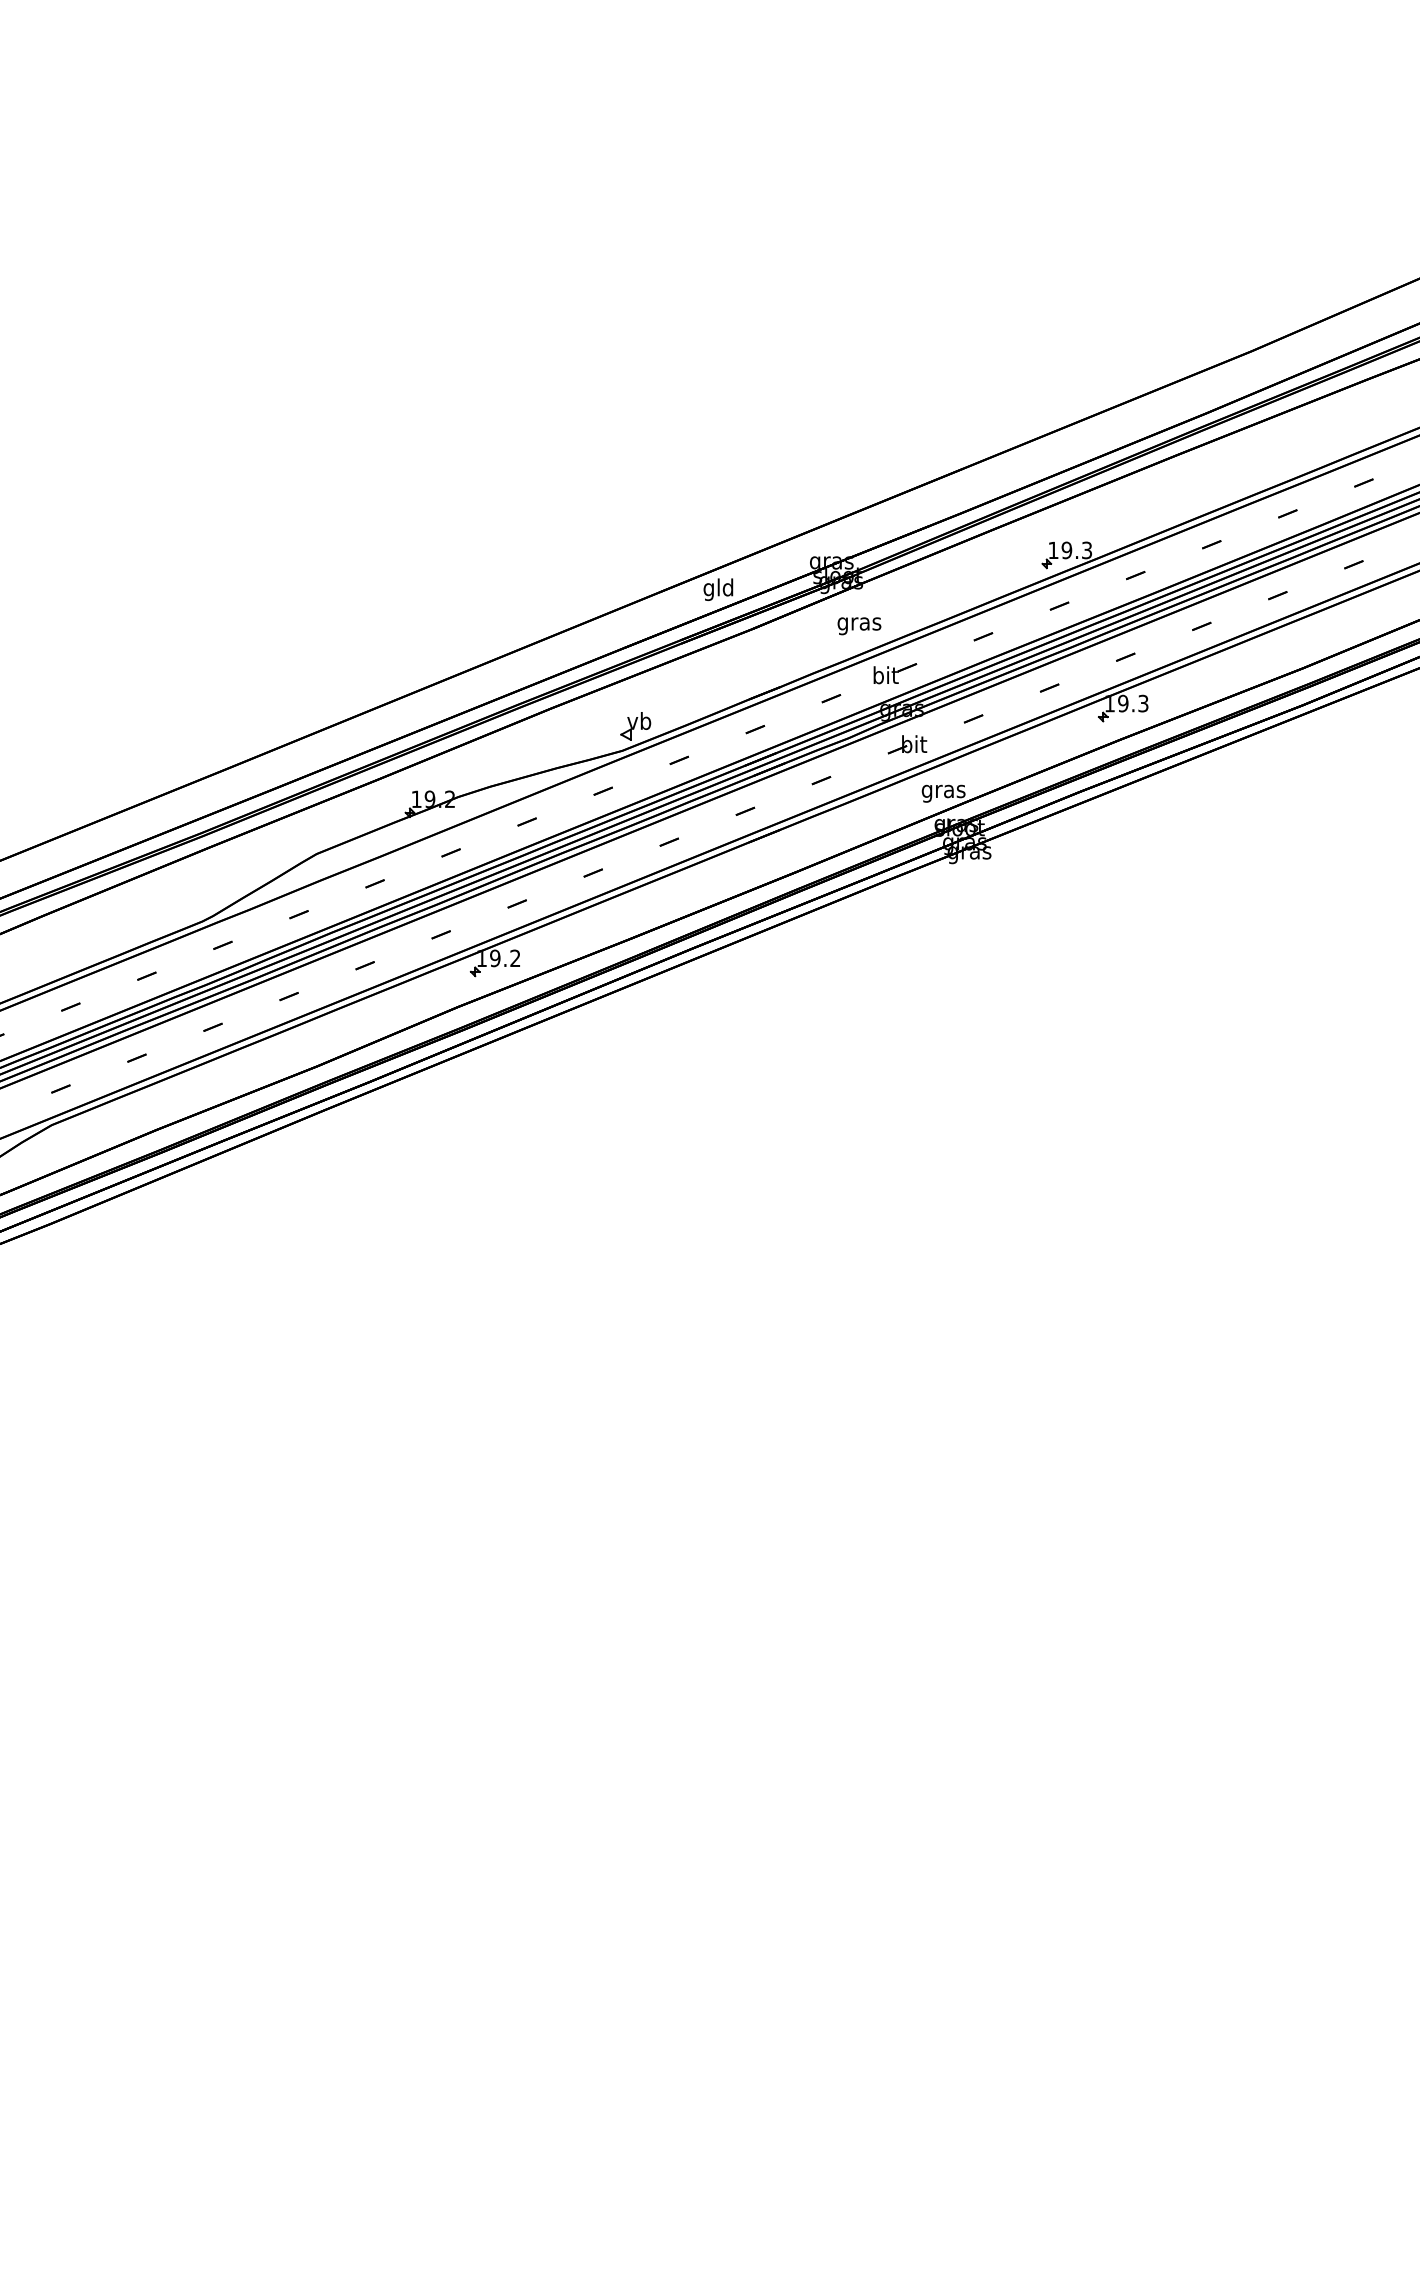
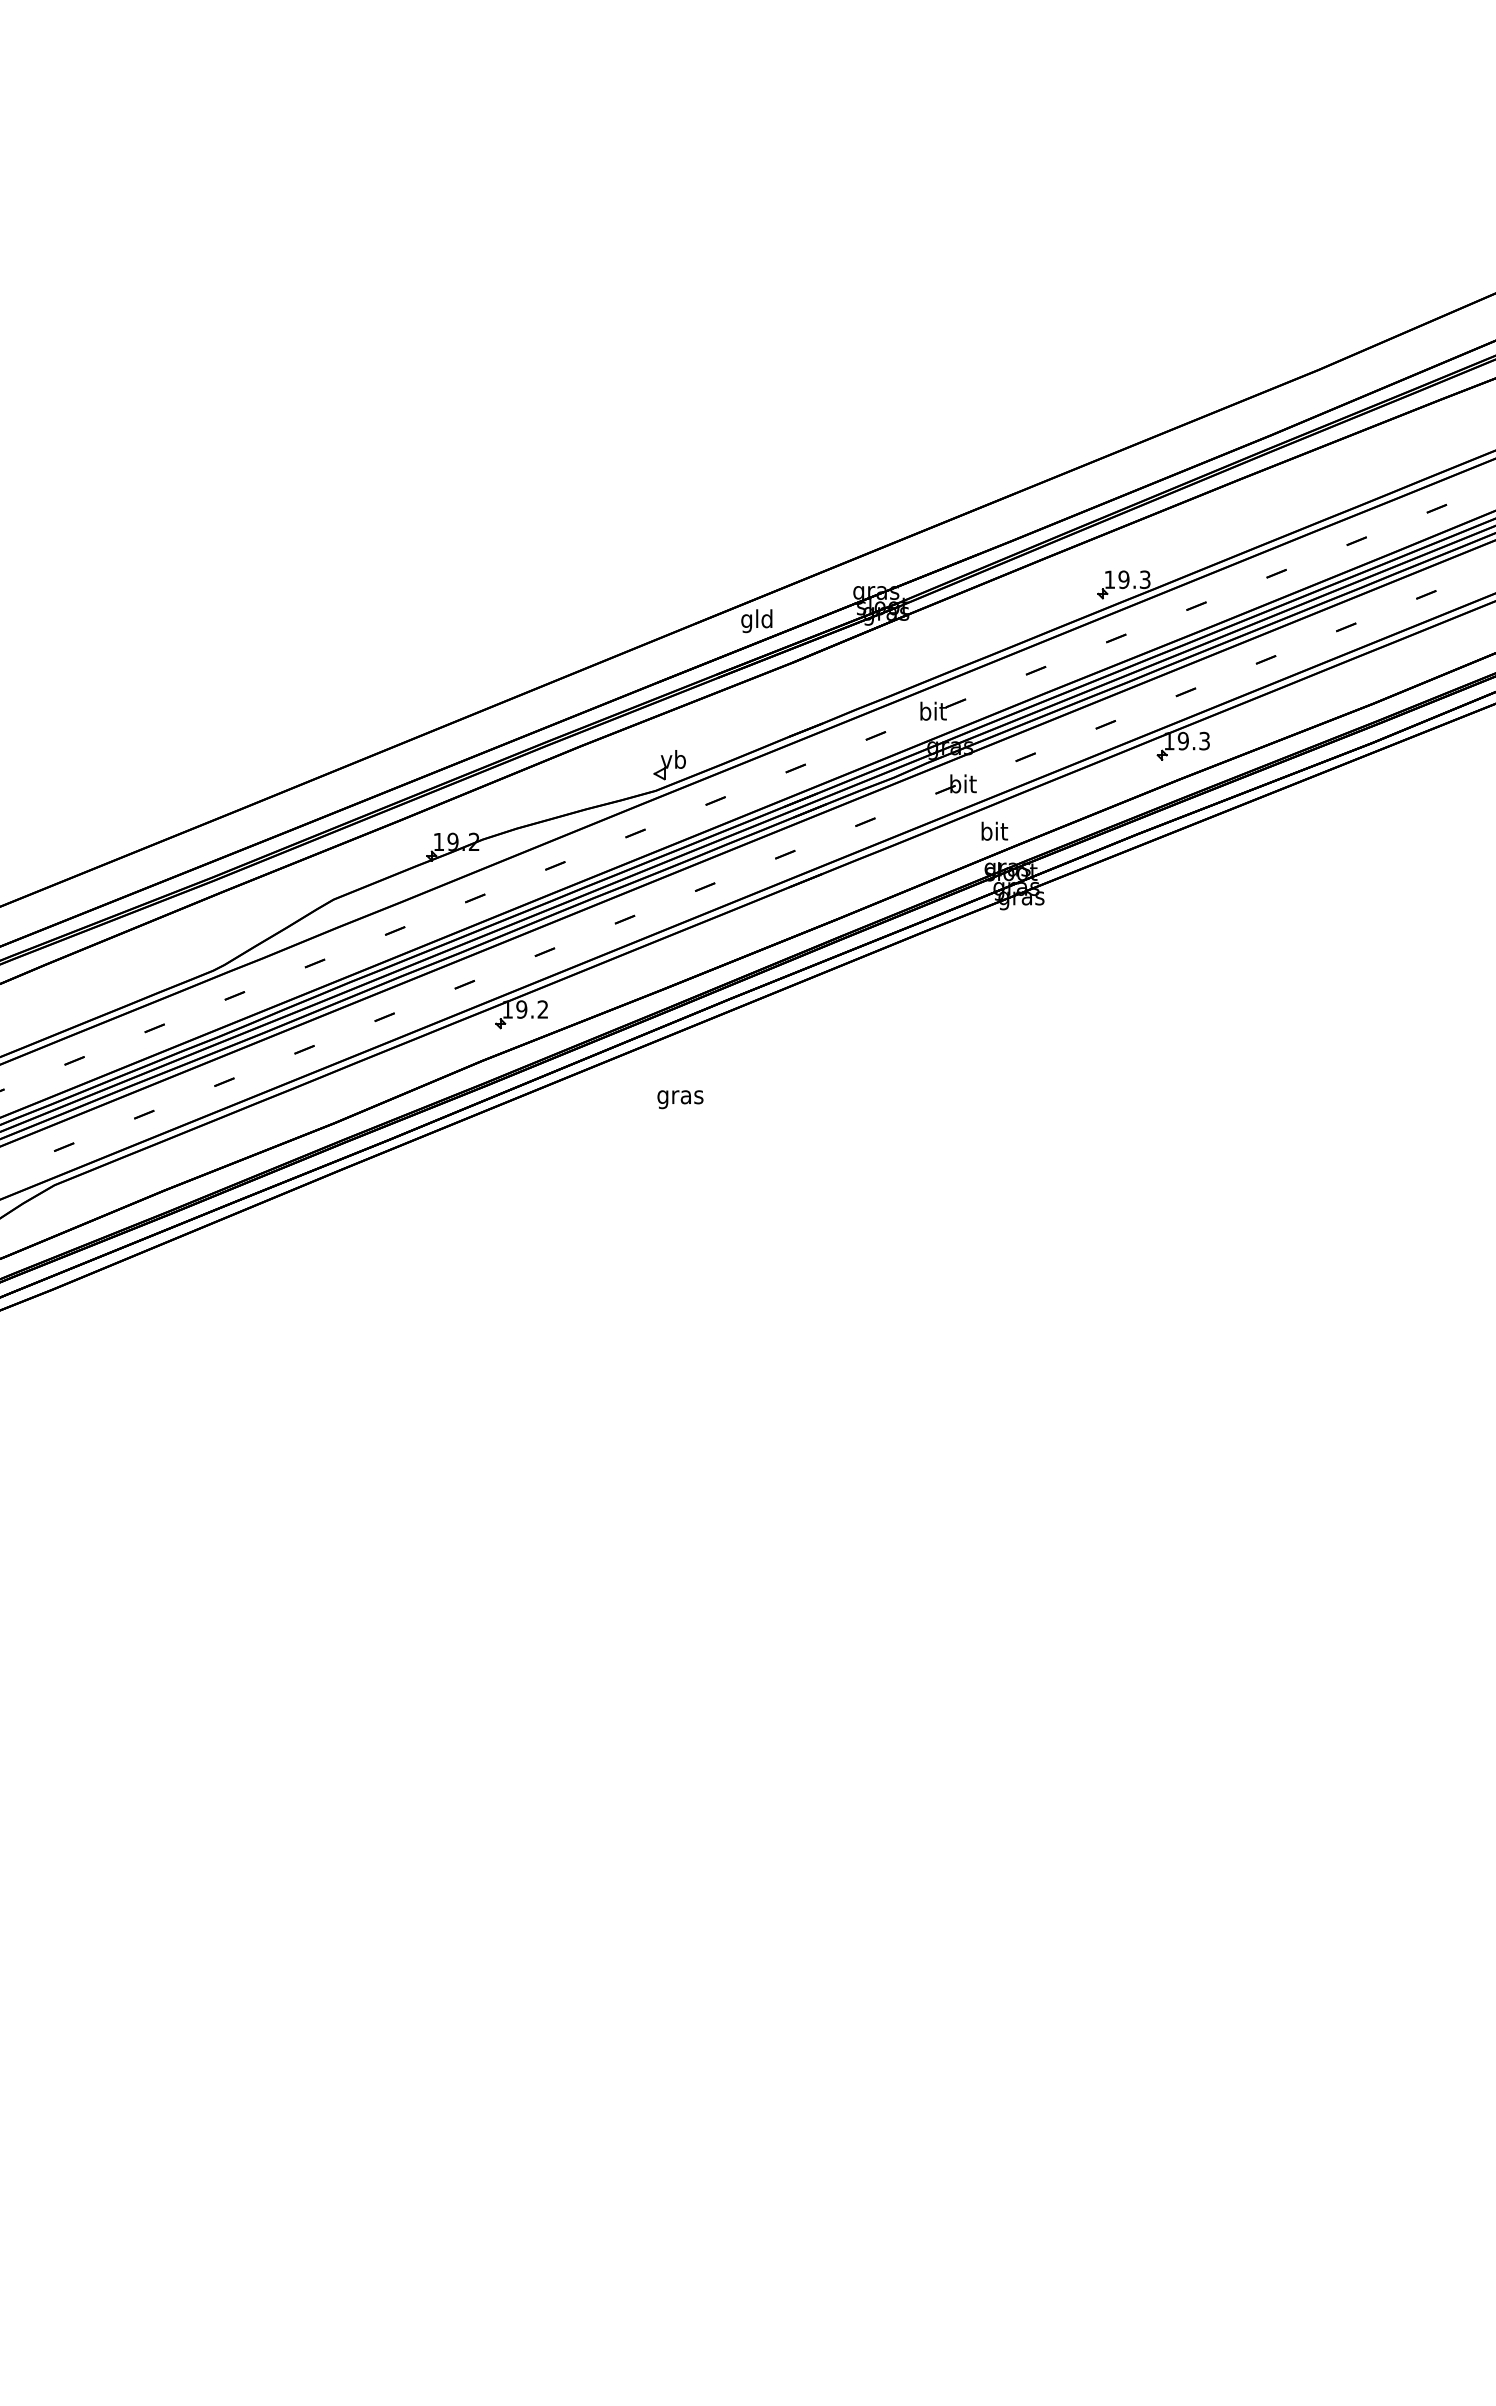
text: (859, 626) -> (680, 1099), moved
text: (943, 791) -> (994, 833), gras -> bit

